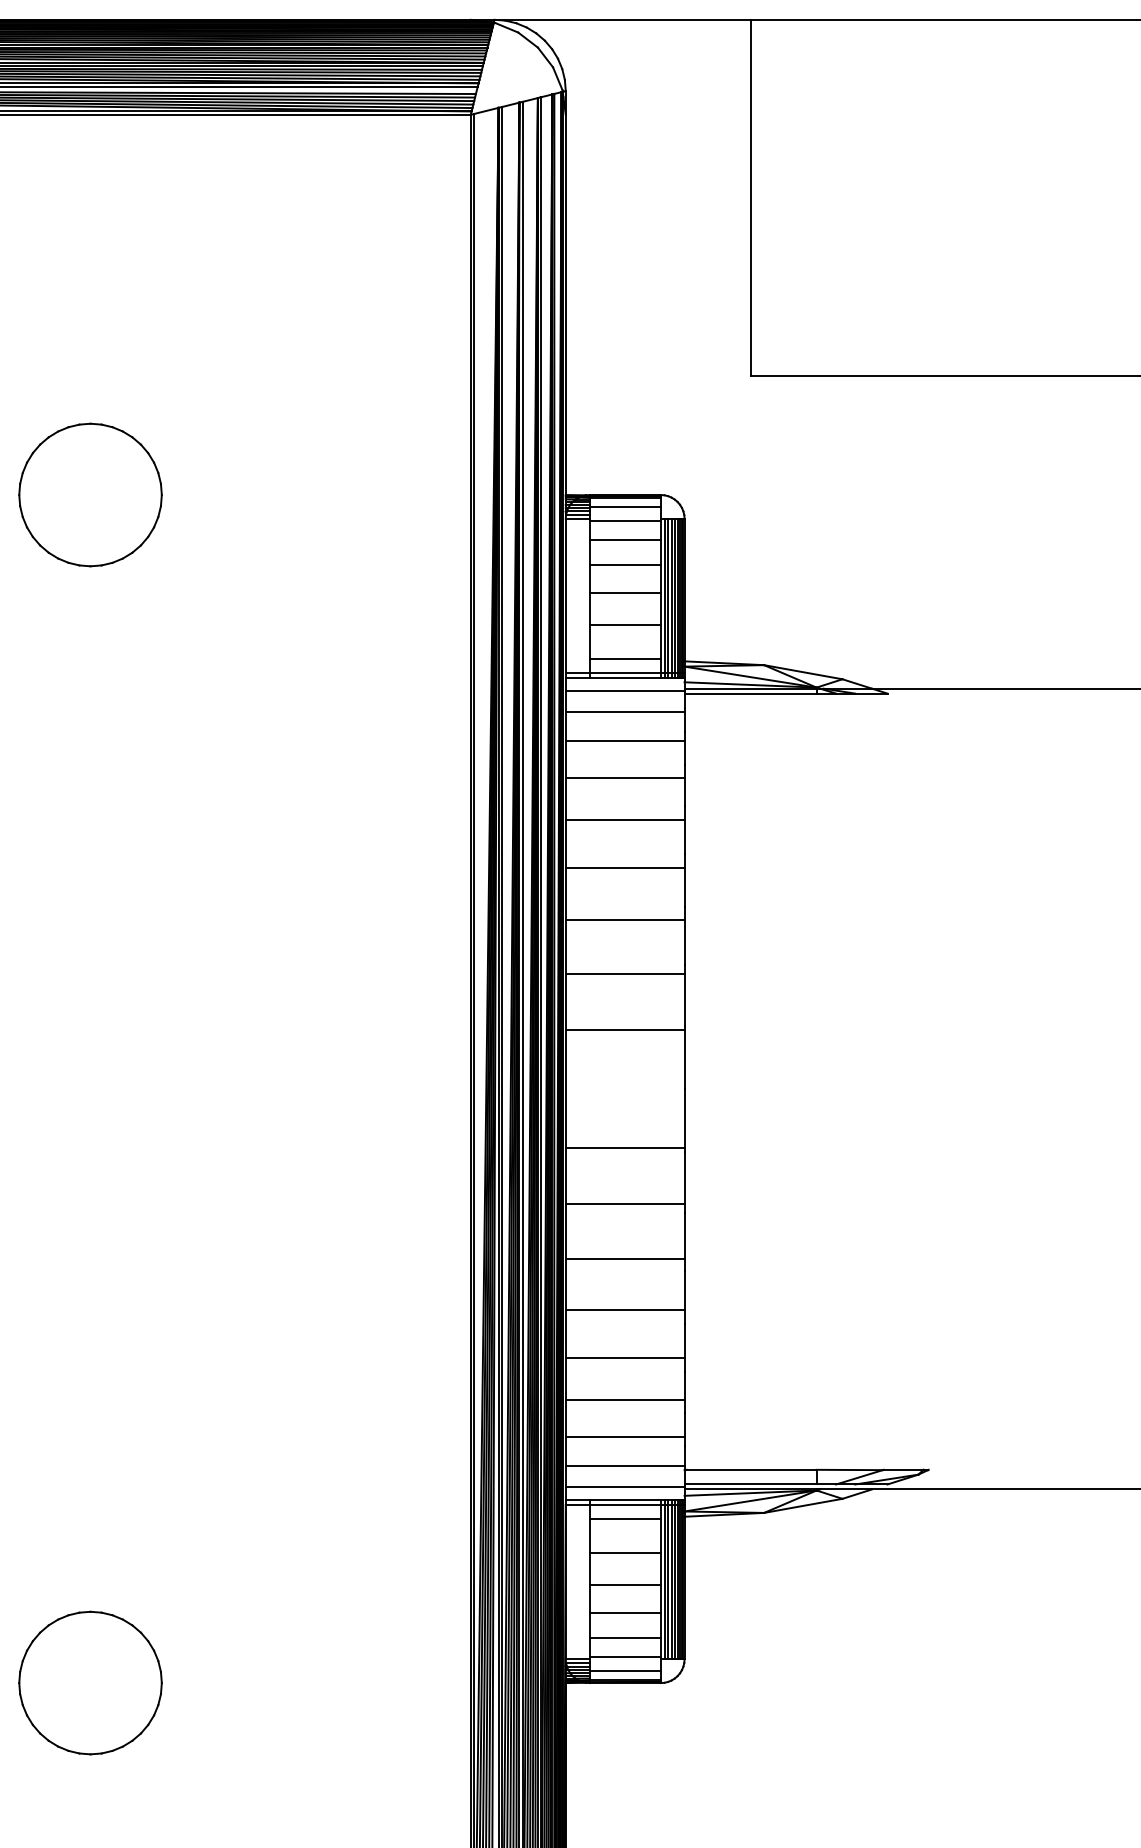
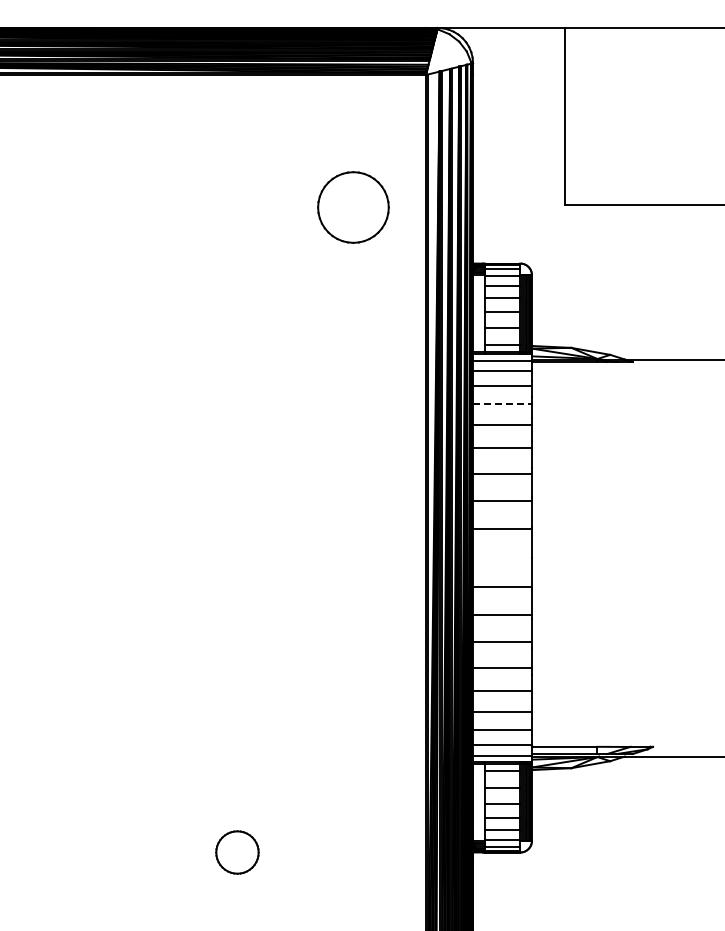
part: (90, 494) -> (353, 207), moved
line: (627, 777) -> (503, 403), solid -> dashed
part: (90, 1682) -> (237, 852), size x0.6

